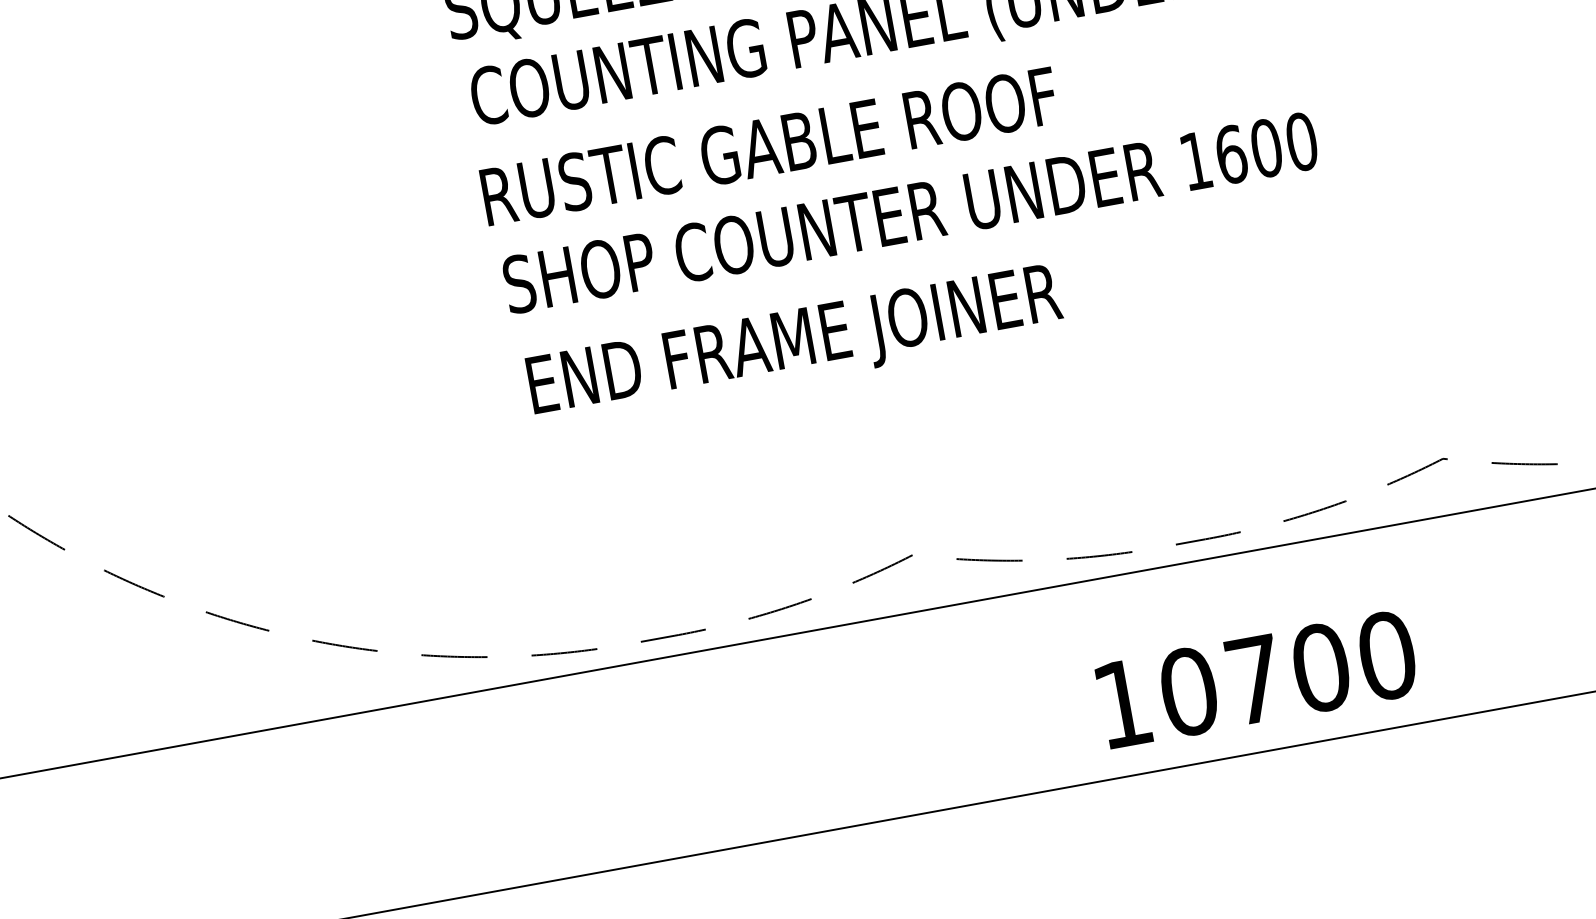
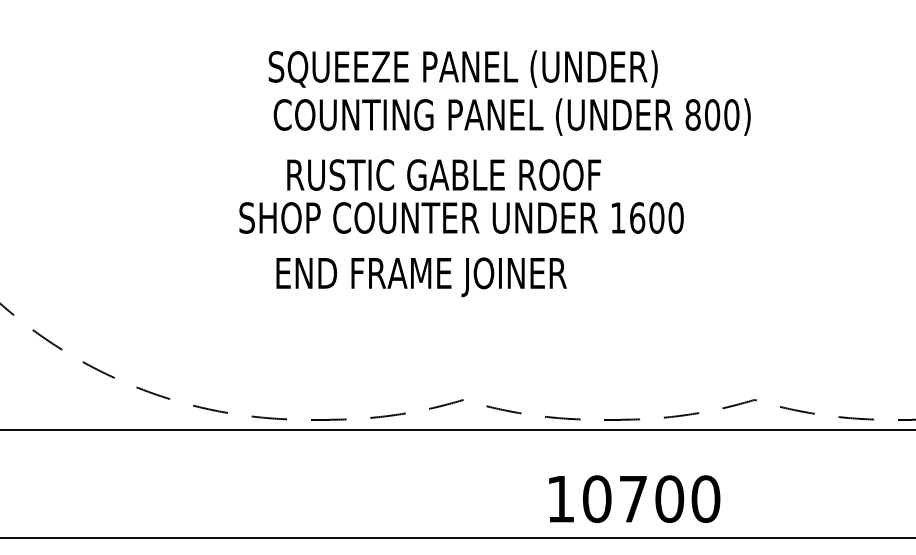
text: (768, 145) -> (443, 174), moved
text: (910, 212) -> (461, 217), moved

